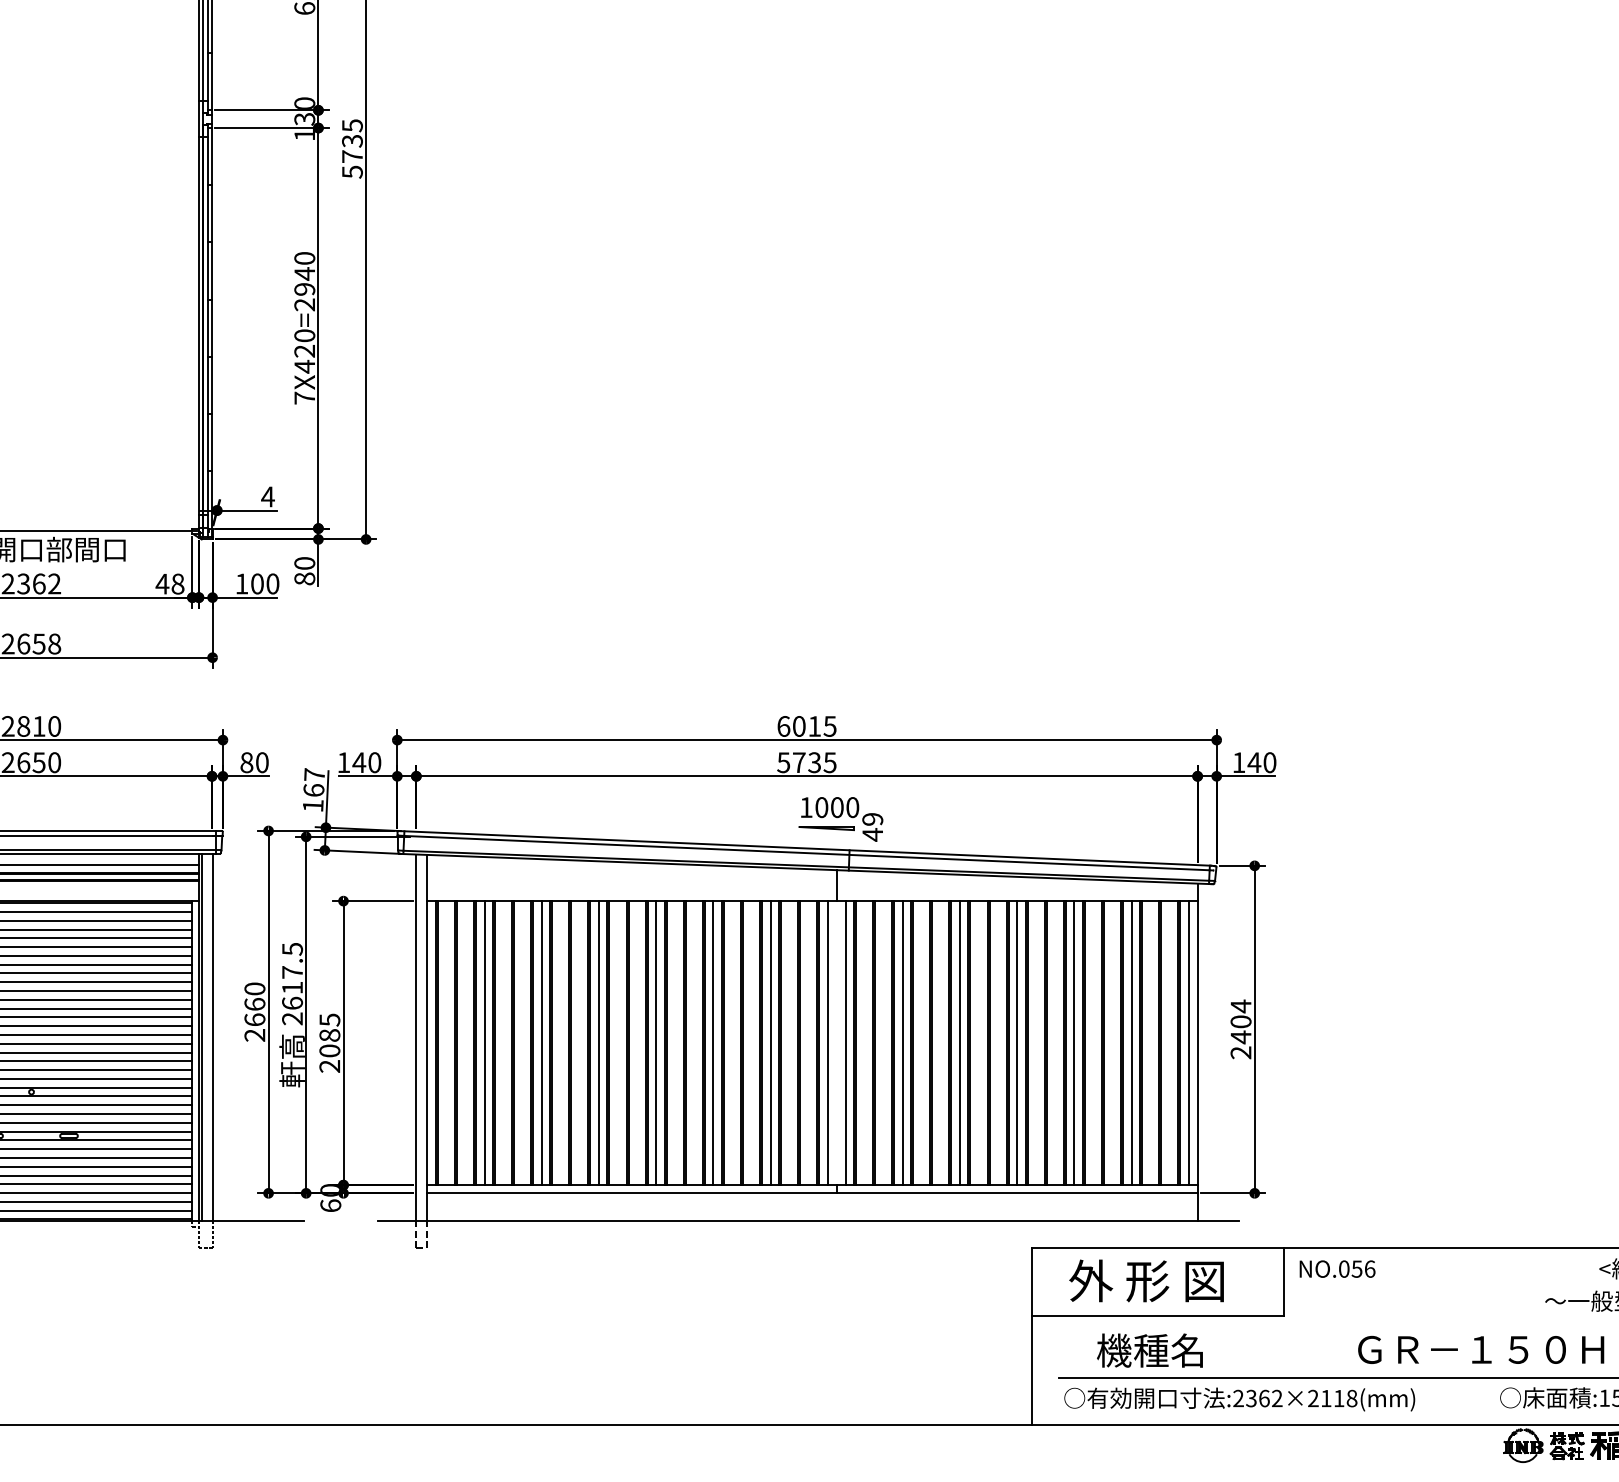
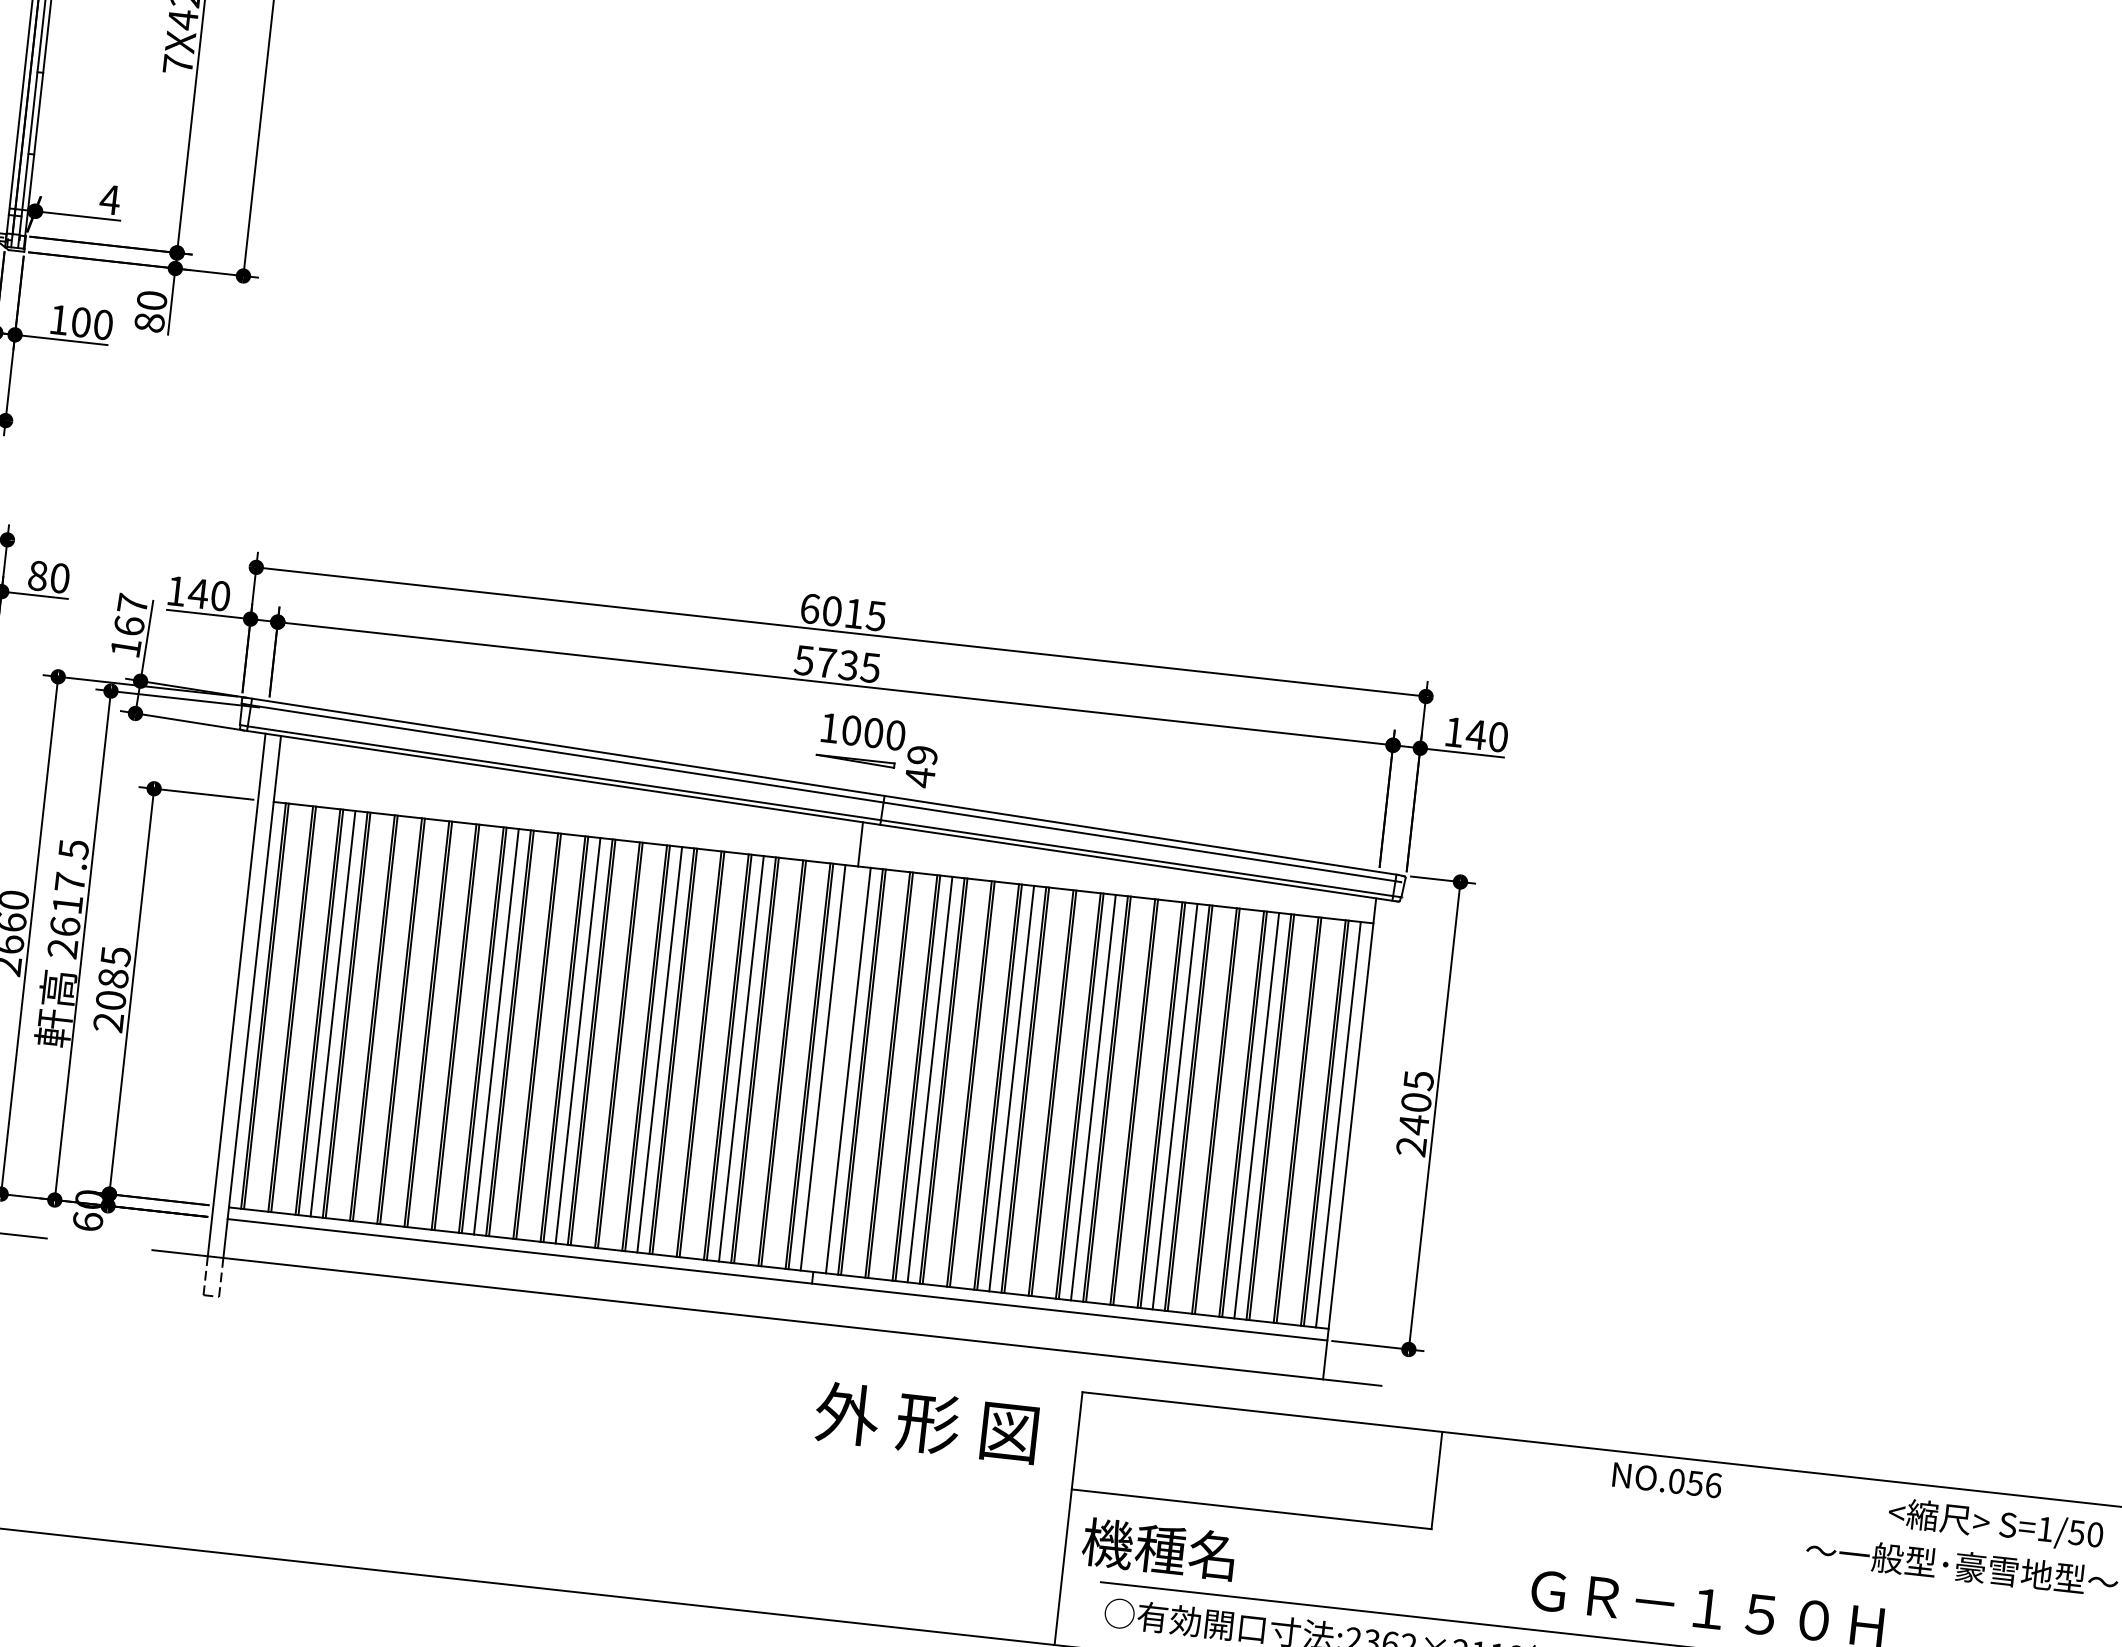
text: (1240, 1006) -> (1418, 1080), 2404 -> 2405
line: (541, 1043) -> (414, 1023), removed
text: (1337, 1268) -> (1667, 1479), moved
text: (1146, 1280) -> (926, 1422), moved
text: (1149, 1350) -> (1158, 1548), moved

